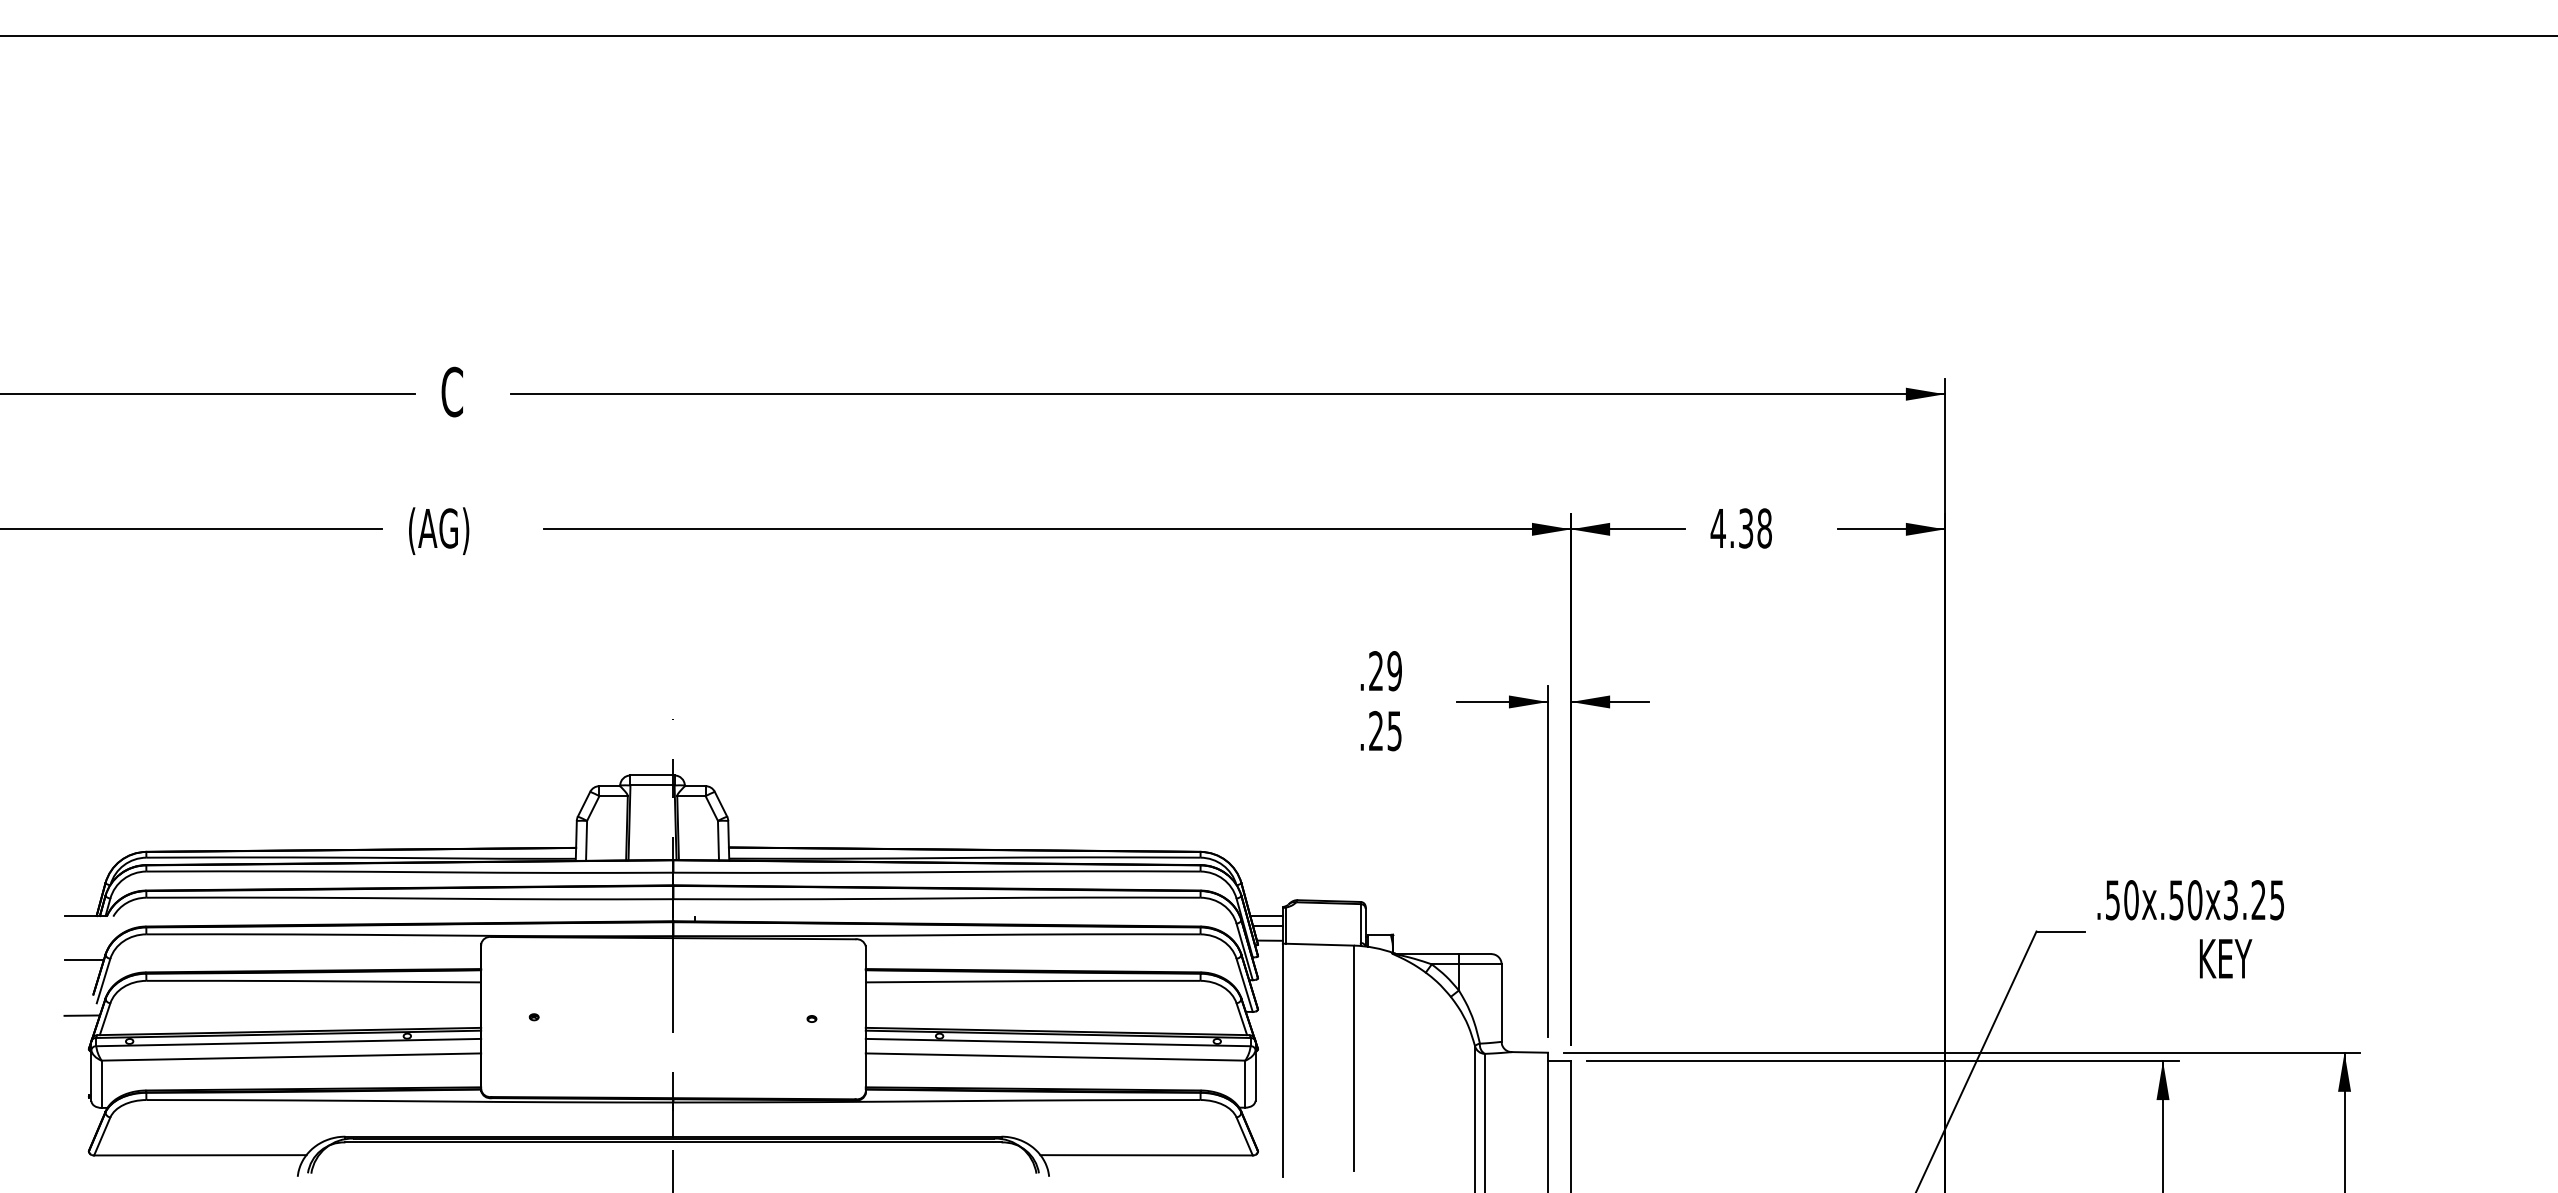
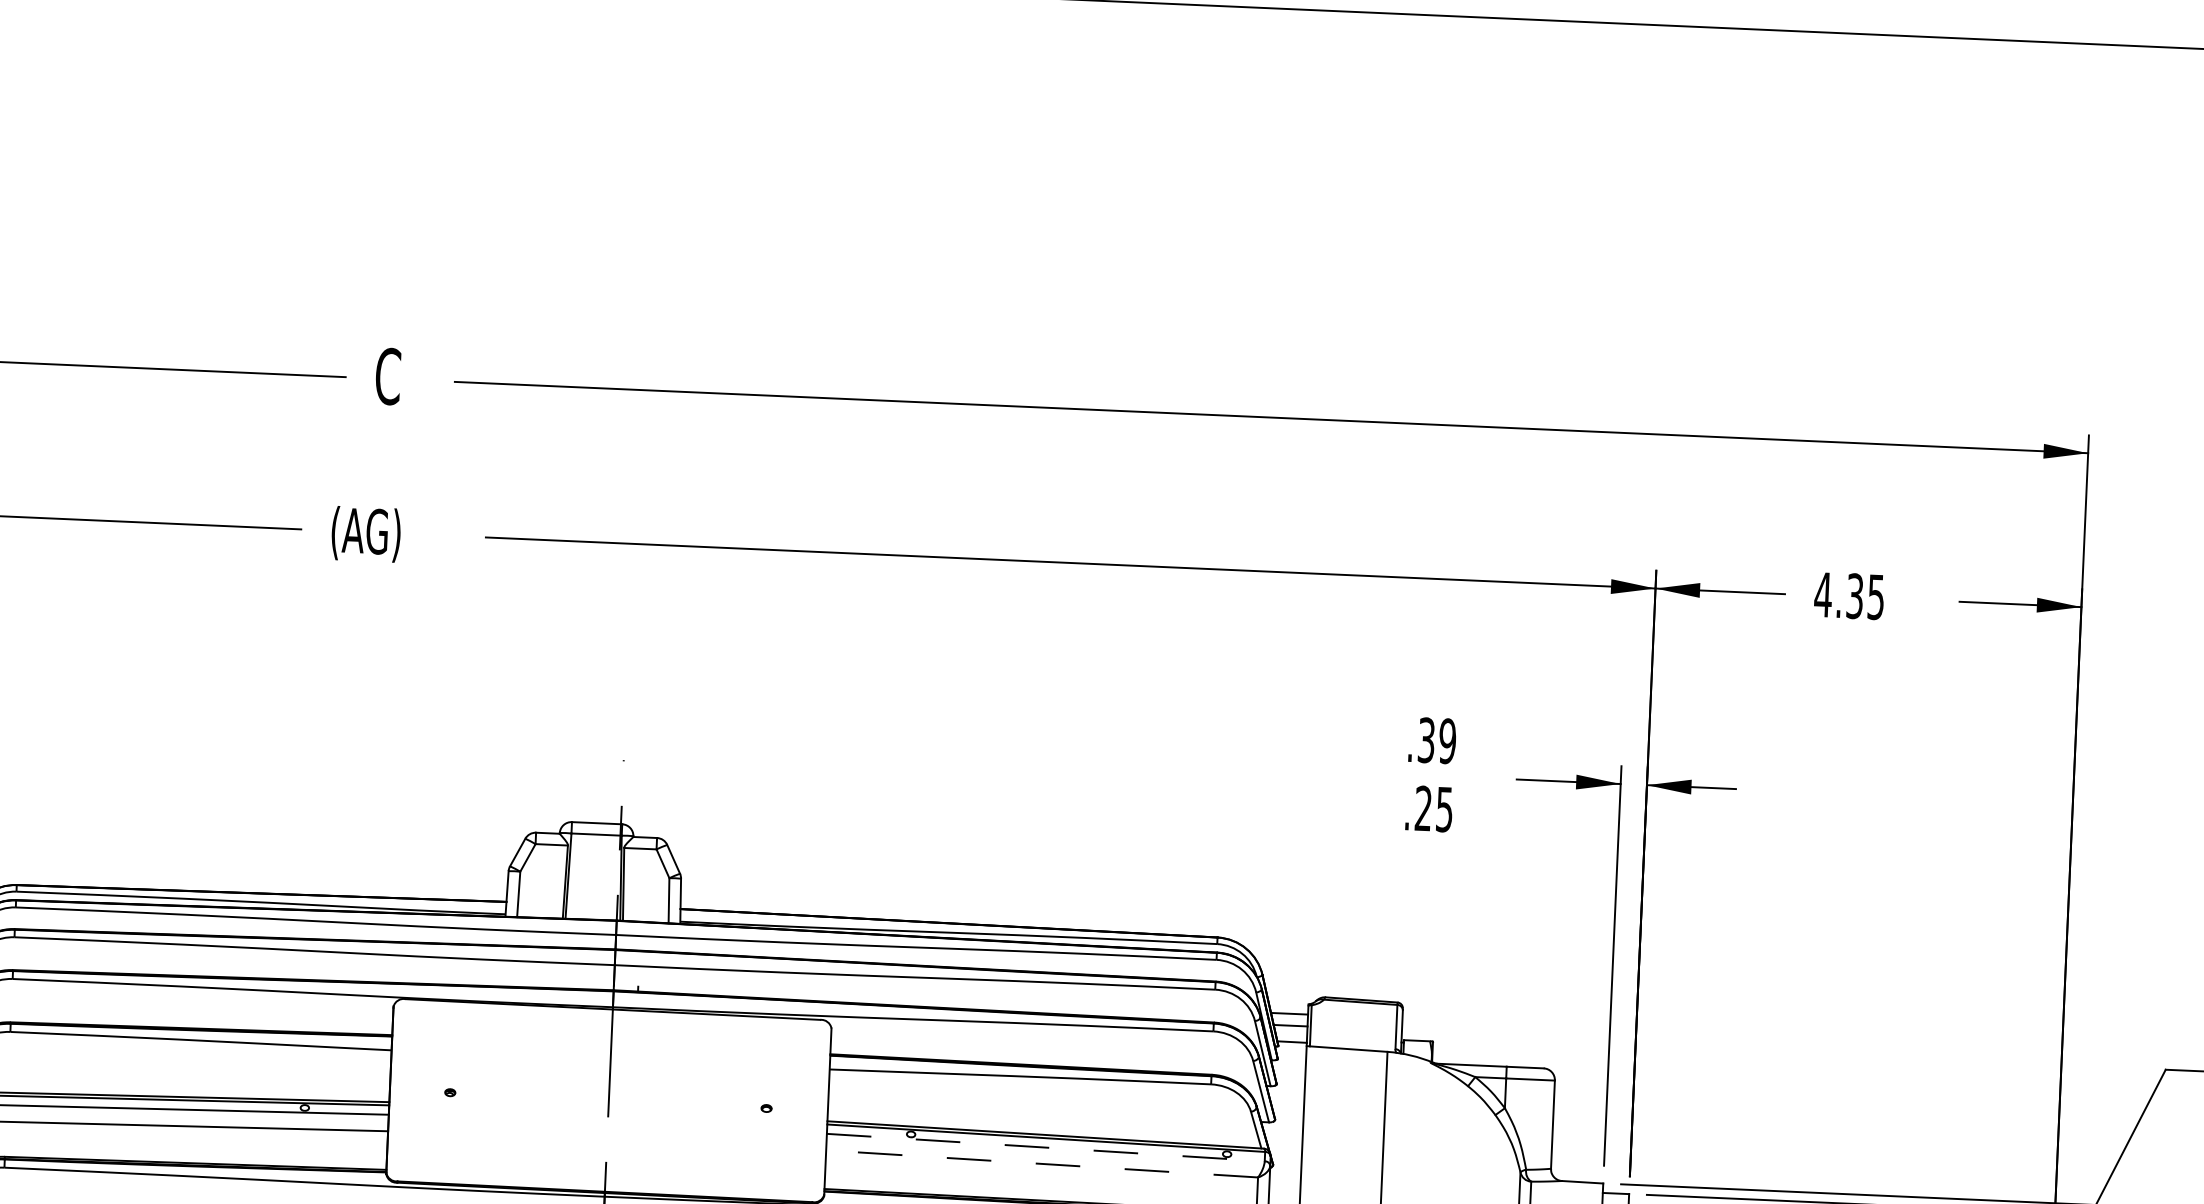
text: (1764, 528) -> (1875, 597), 4.38 -> 4.35
text: (1376, 671) -> (1426, 740), .29 -> .39
line: (1058, 1042) -> (1046, 1147), solid -> dashed
line: (1055, 1057) -> (1042, 1164), solid -> dashed

